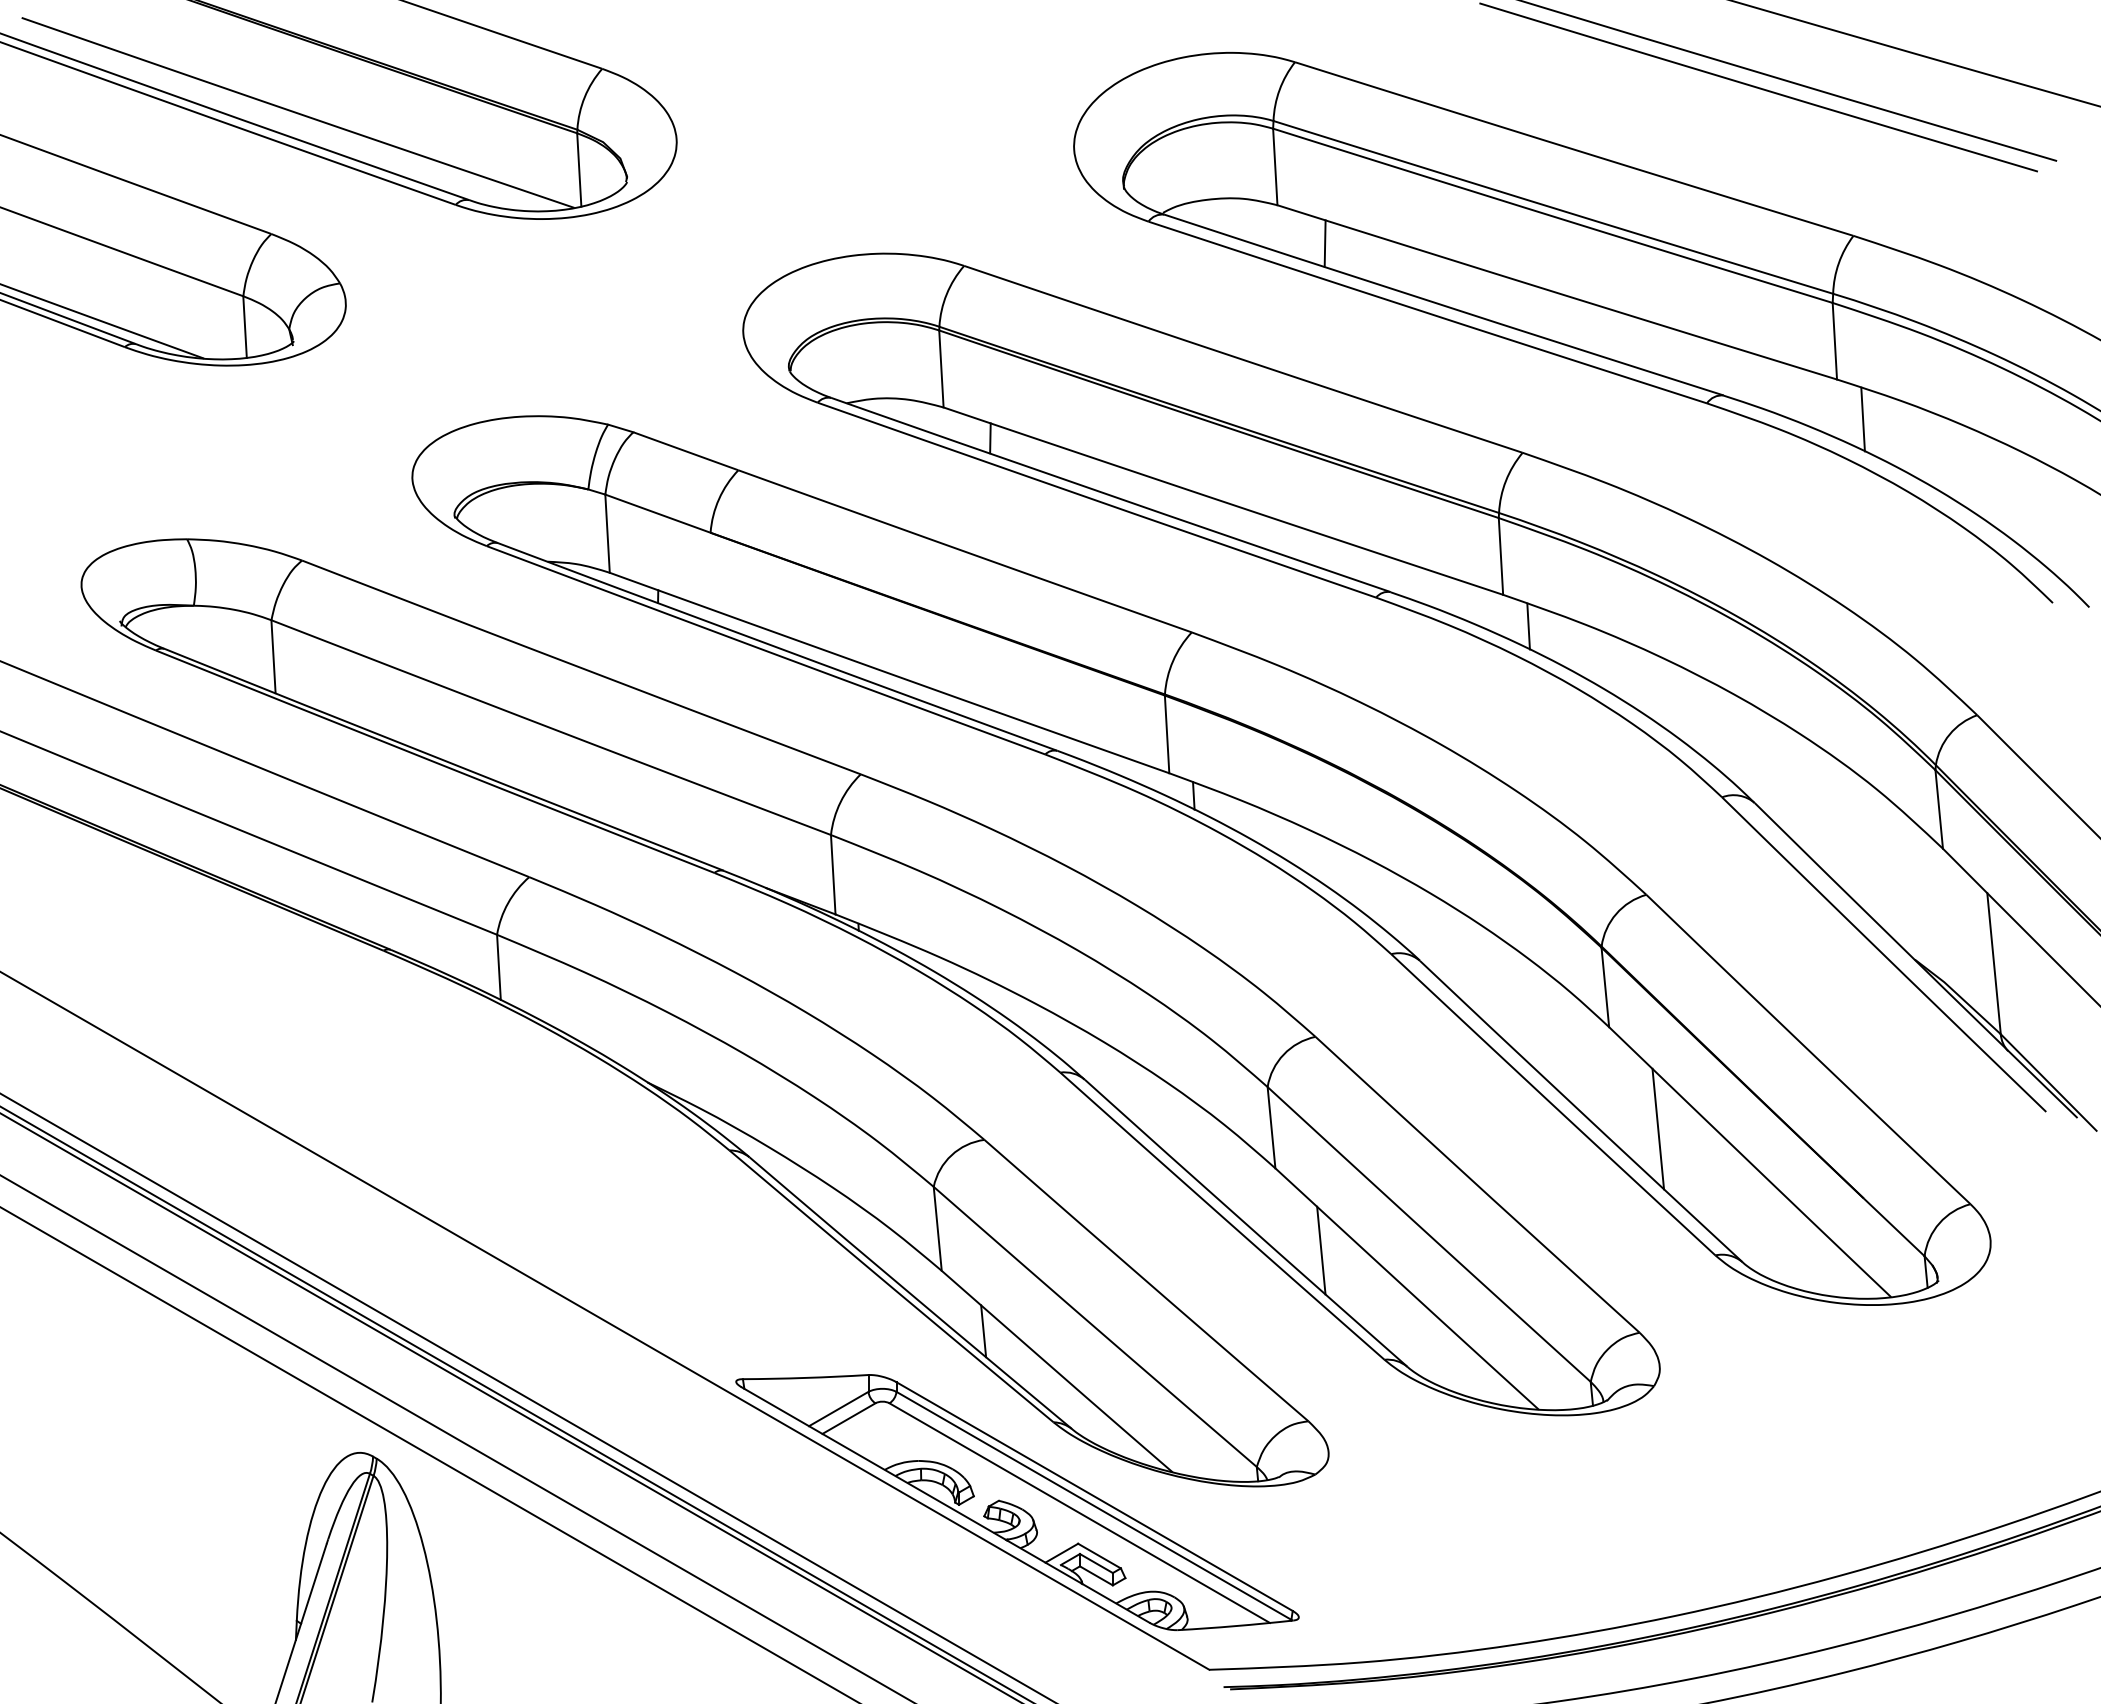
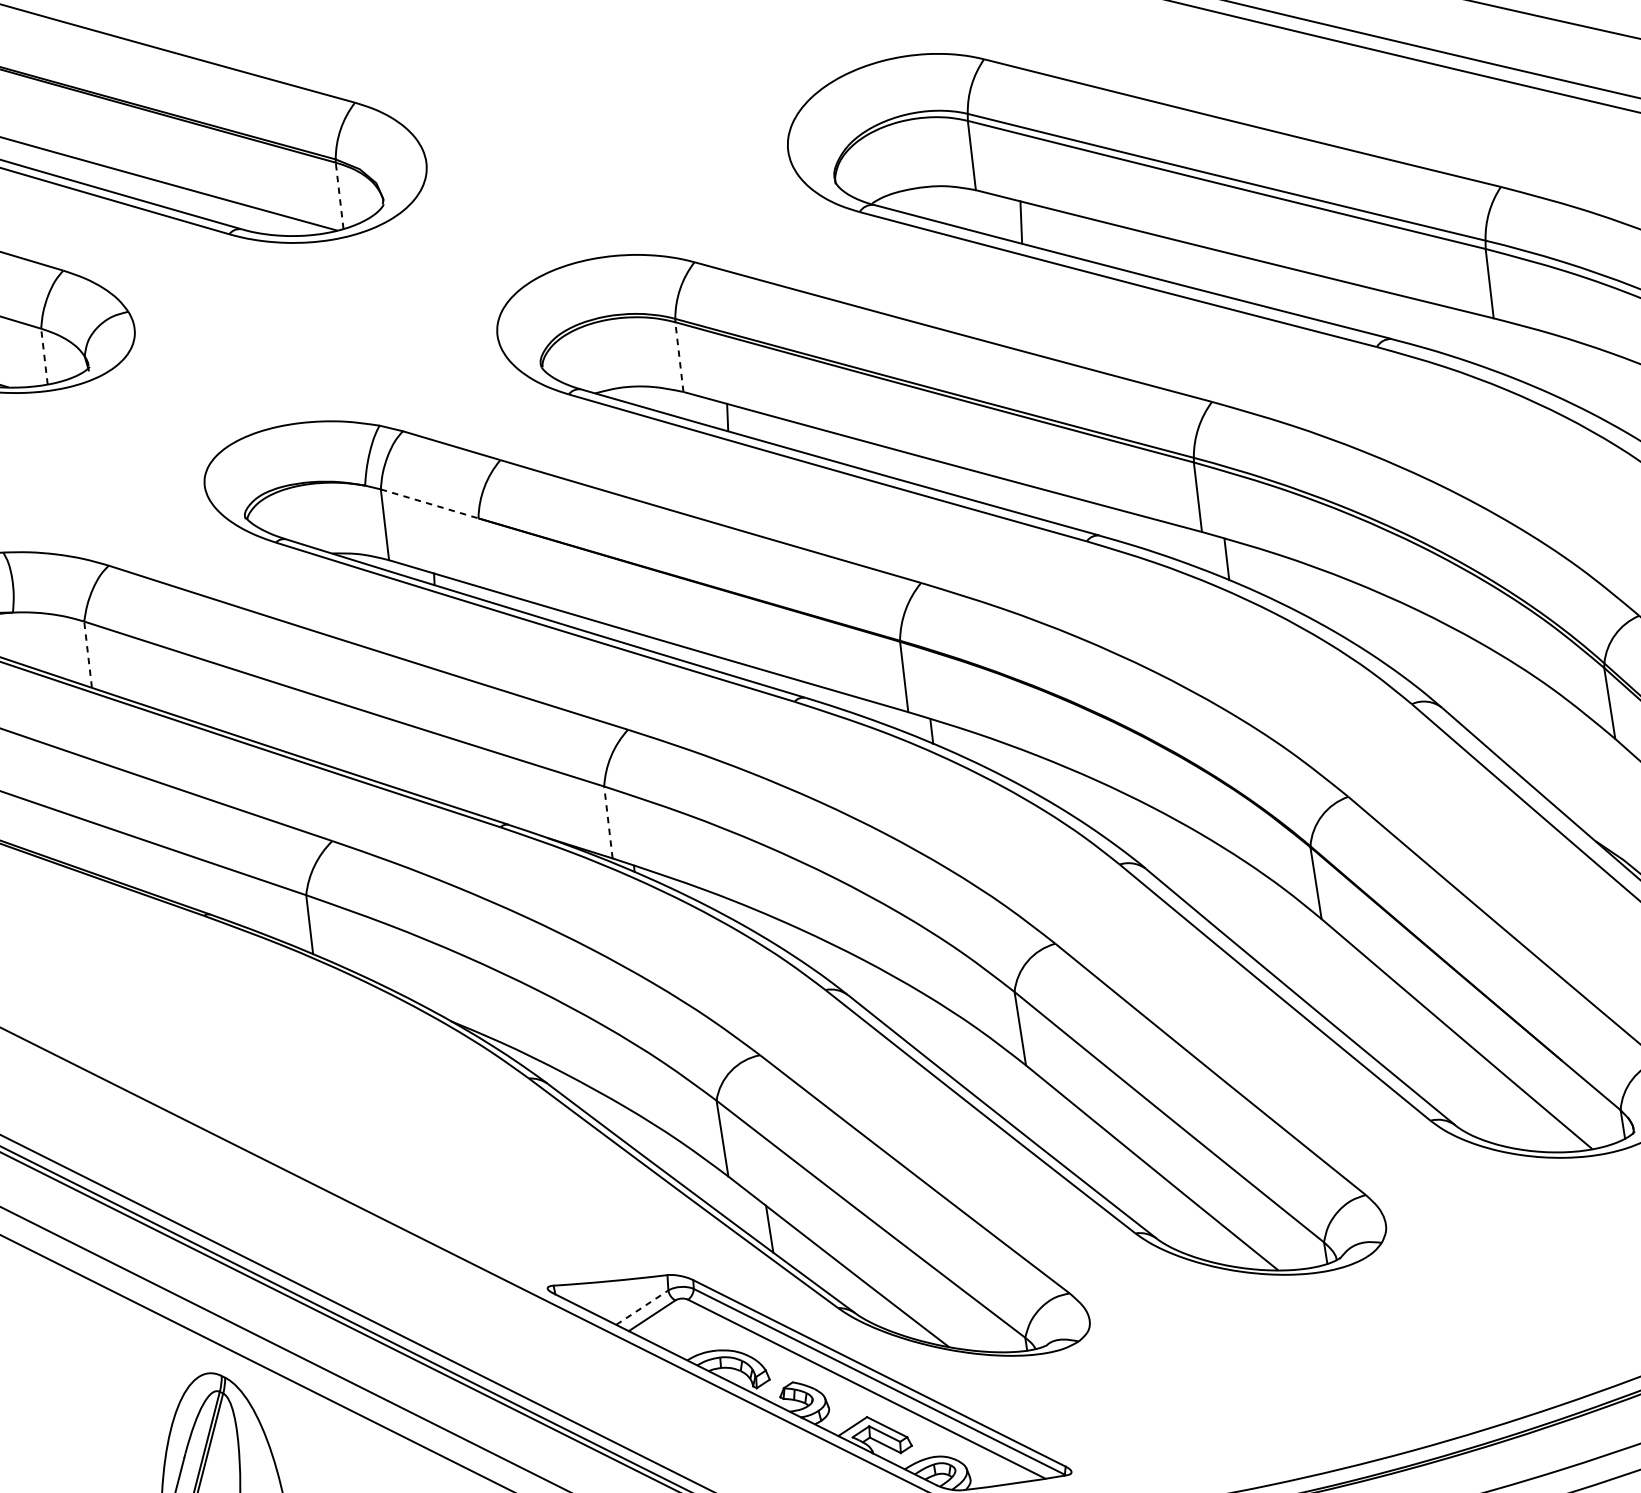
line: (579, 170) -> (339, 196), solid -> dashed
line: (245, 327) -> (44, 356), solid -> dashed
line: (941, 368) -> (679, 356), solid -> dashed
line: (1862, 419) -> (1519, 353), removed
line: (657, 513) -> (429, 503), solid -> dashed
line: (273, 656) -> (88, 654), solid -> dashed
line: (833, 874) -> (608, 822), solid -> dashed
line: (1658, 1128) -> (1371, 1008), removed
line: (1321, 1250) -> (1072, 1137), removed
line: (839, 1408) -> (642, 1307), solid -> dashed

